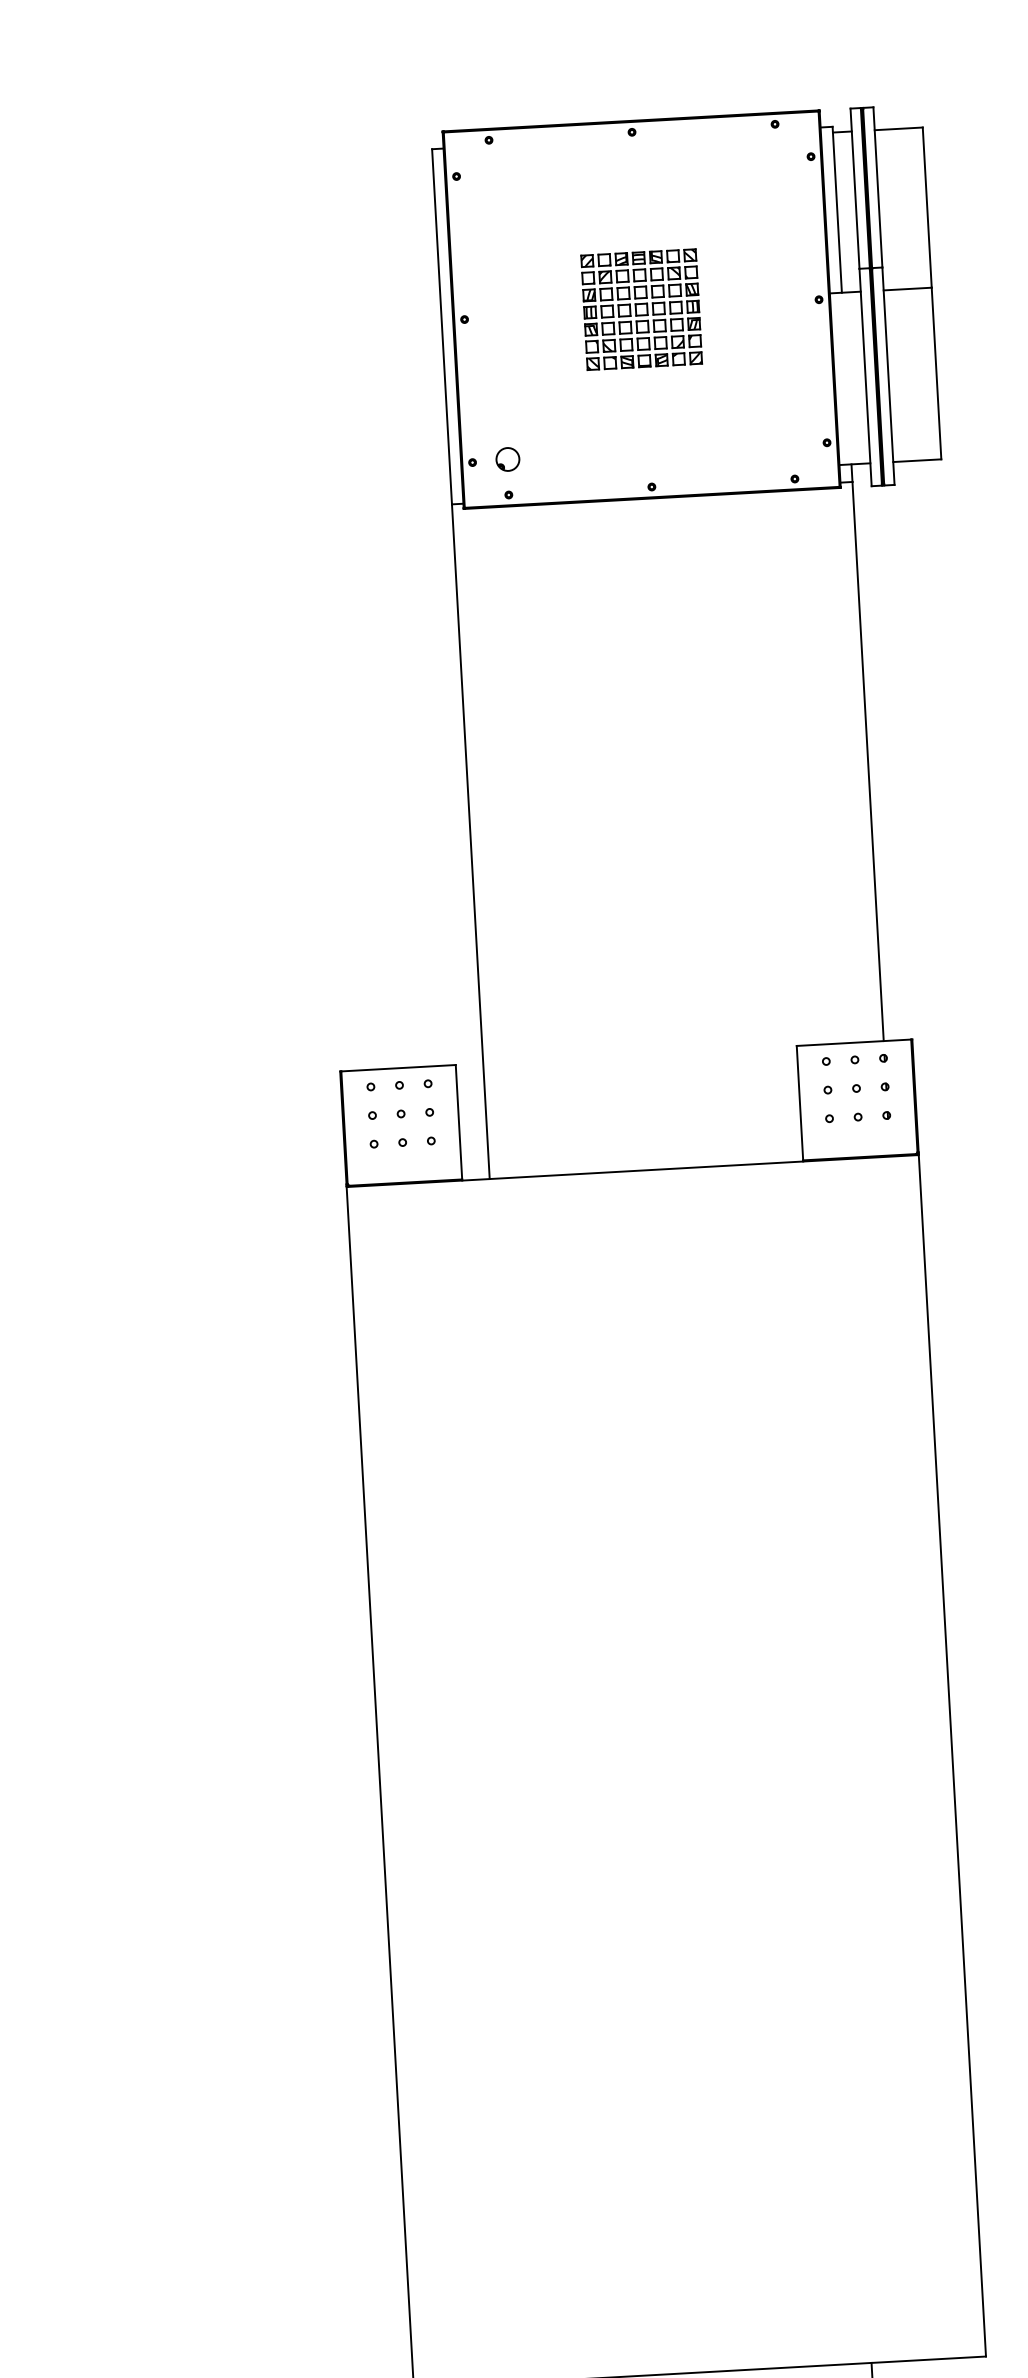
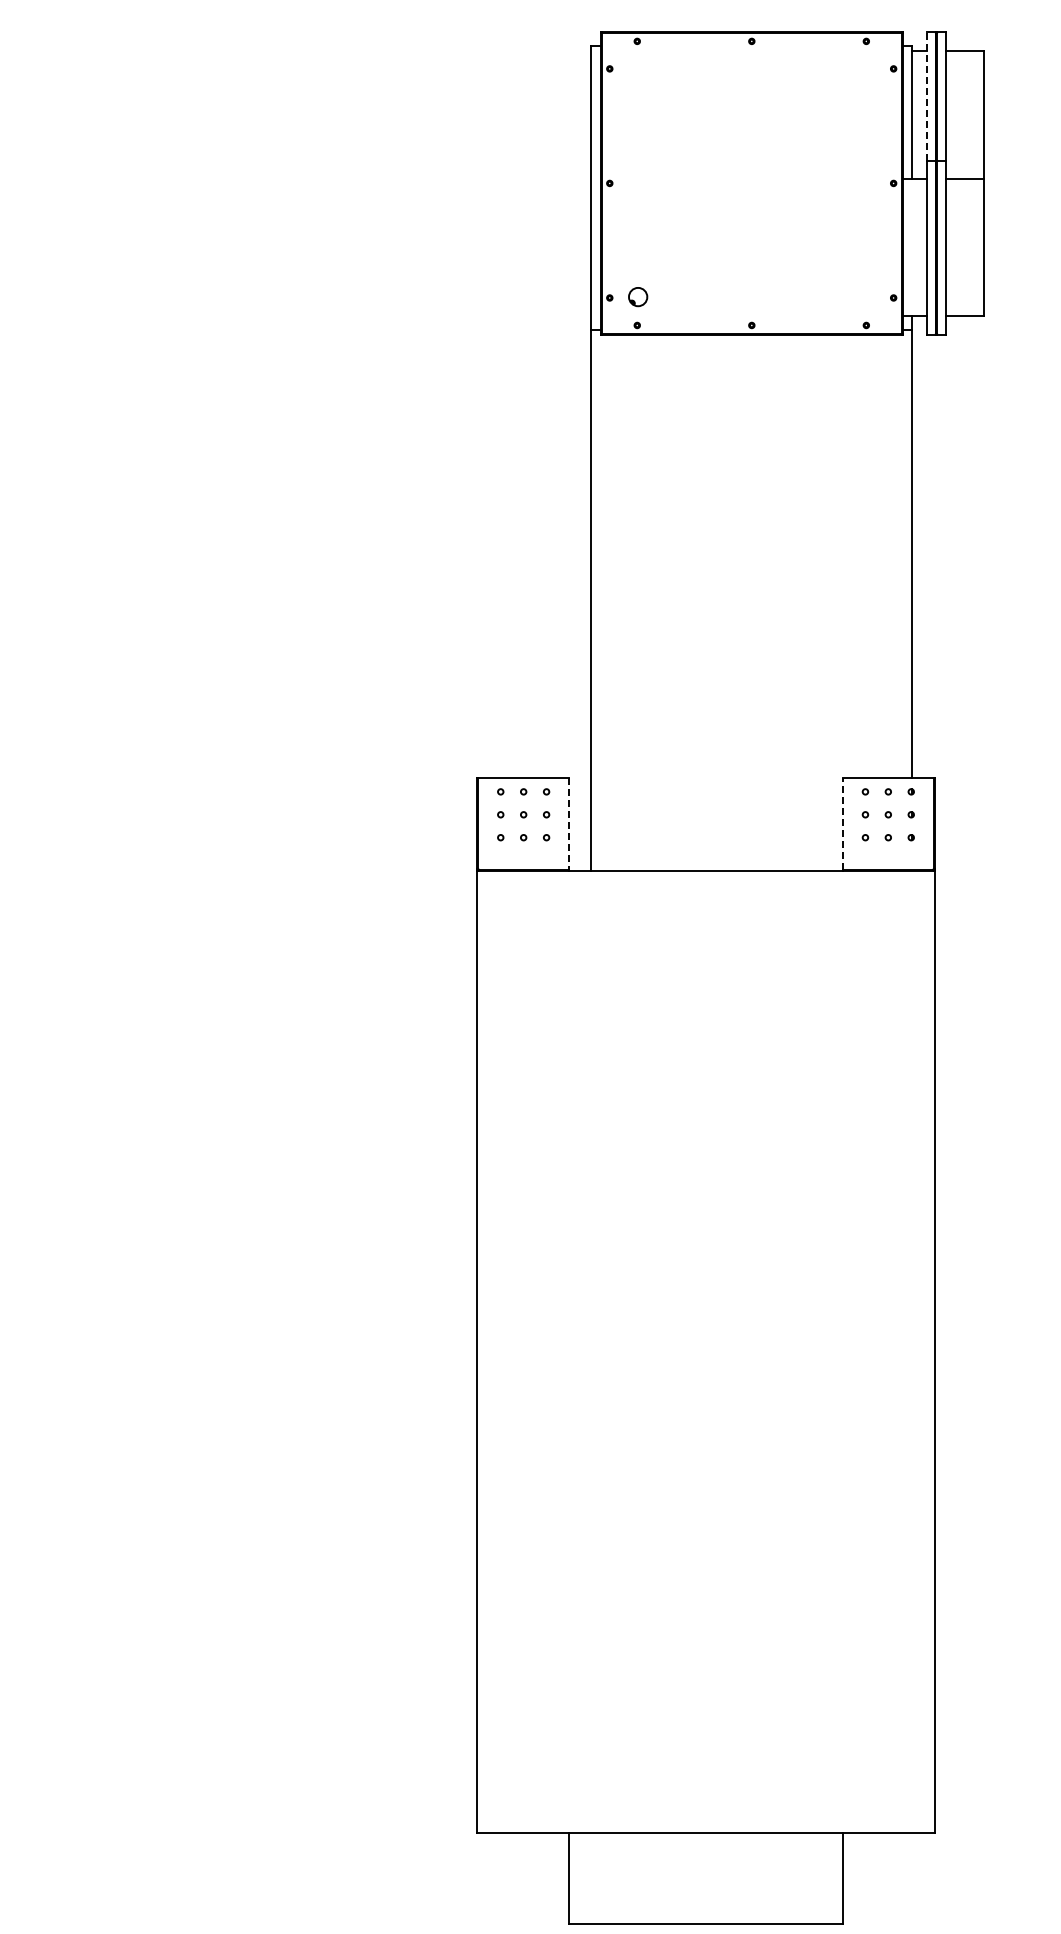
line: (855, 187) -> (927, 95), solid -> dashed
part: (641, 309) -> (751, 183), removed
line: (799, 1102) -> (842, 823), solid -> dashed
line: (458, 1121) -> (569, 823), solid -> dashed

